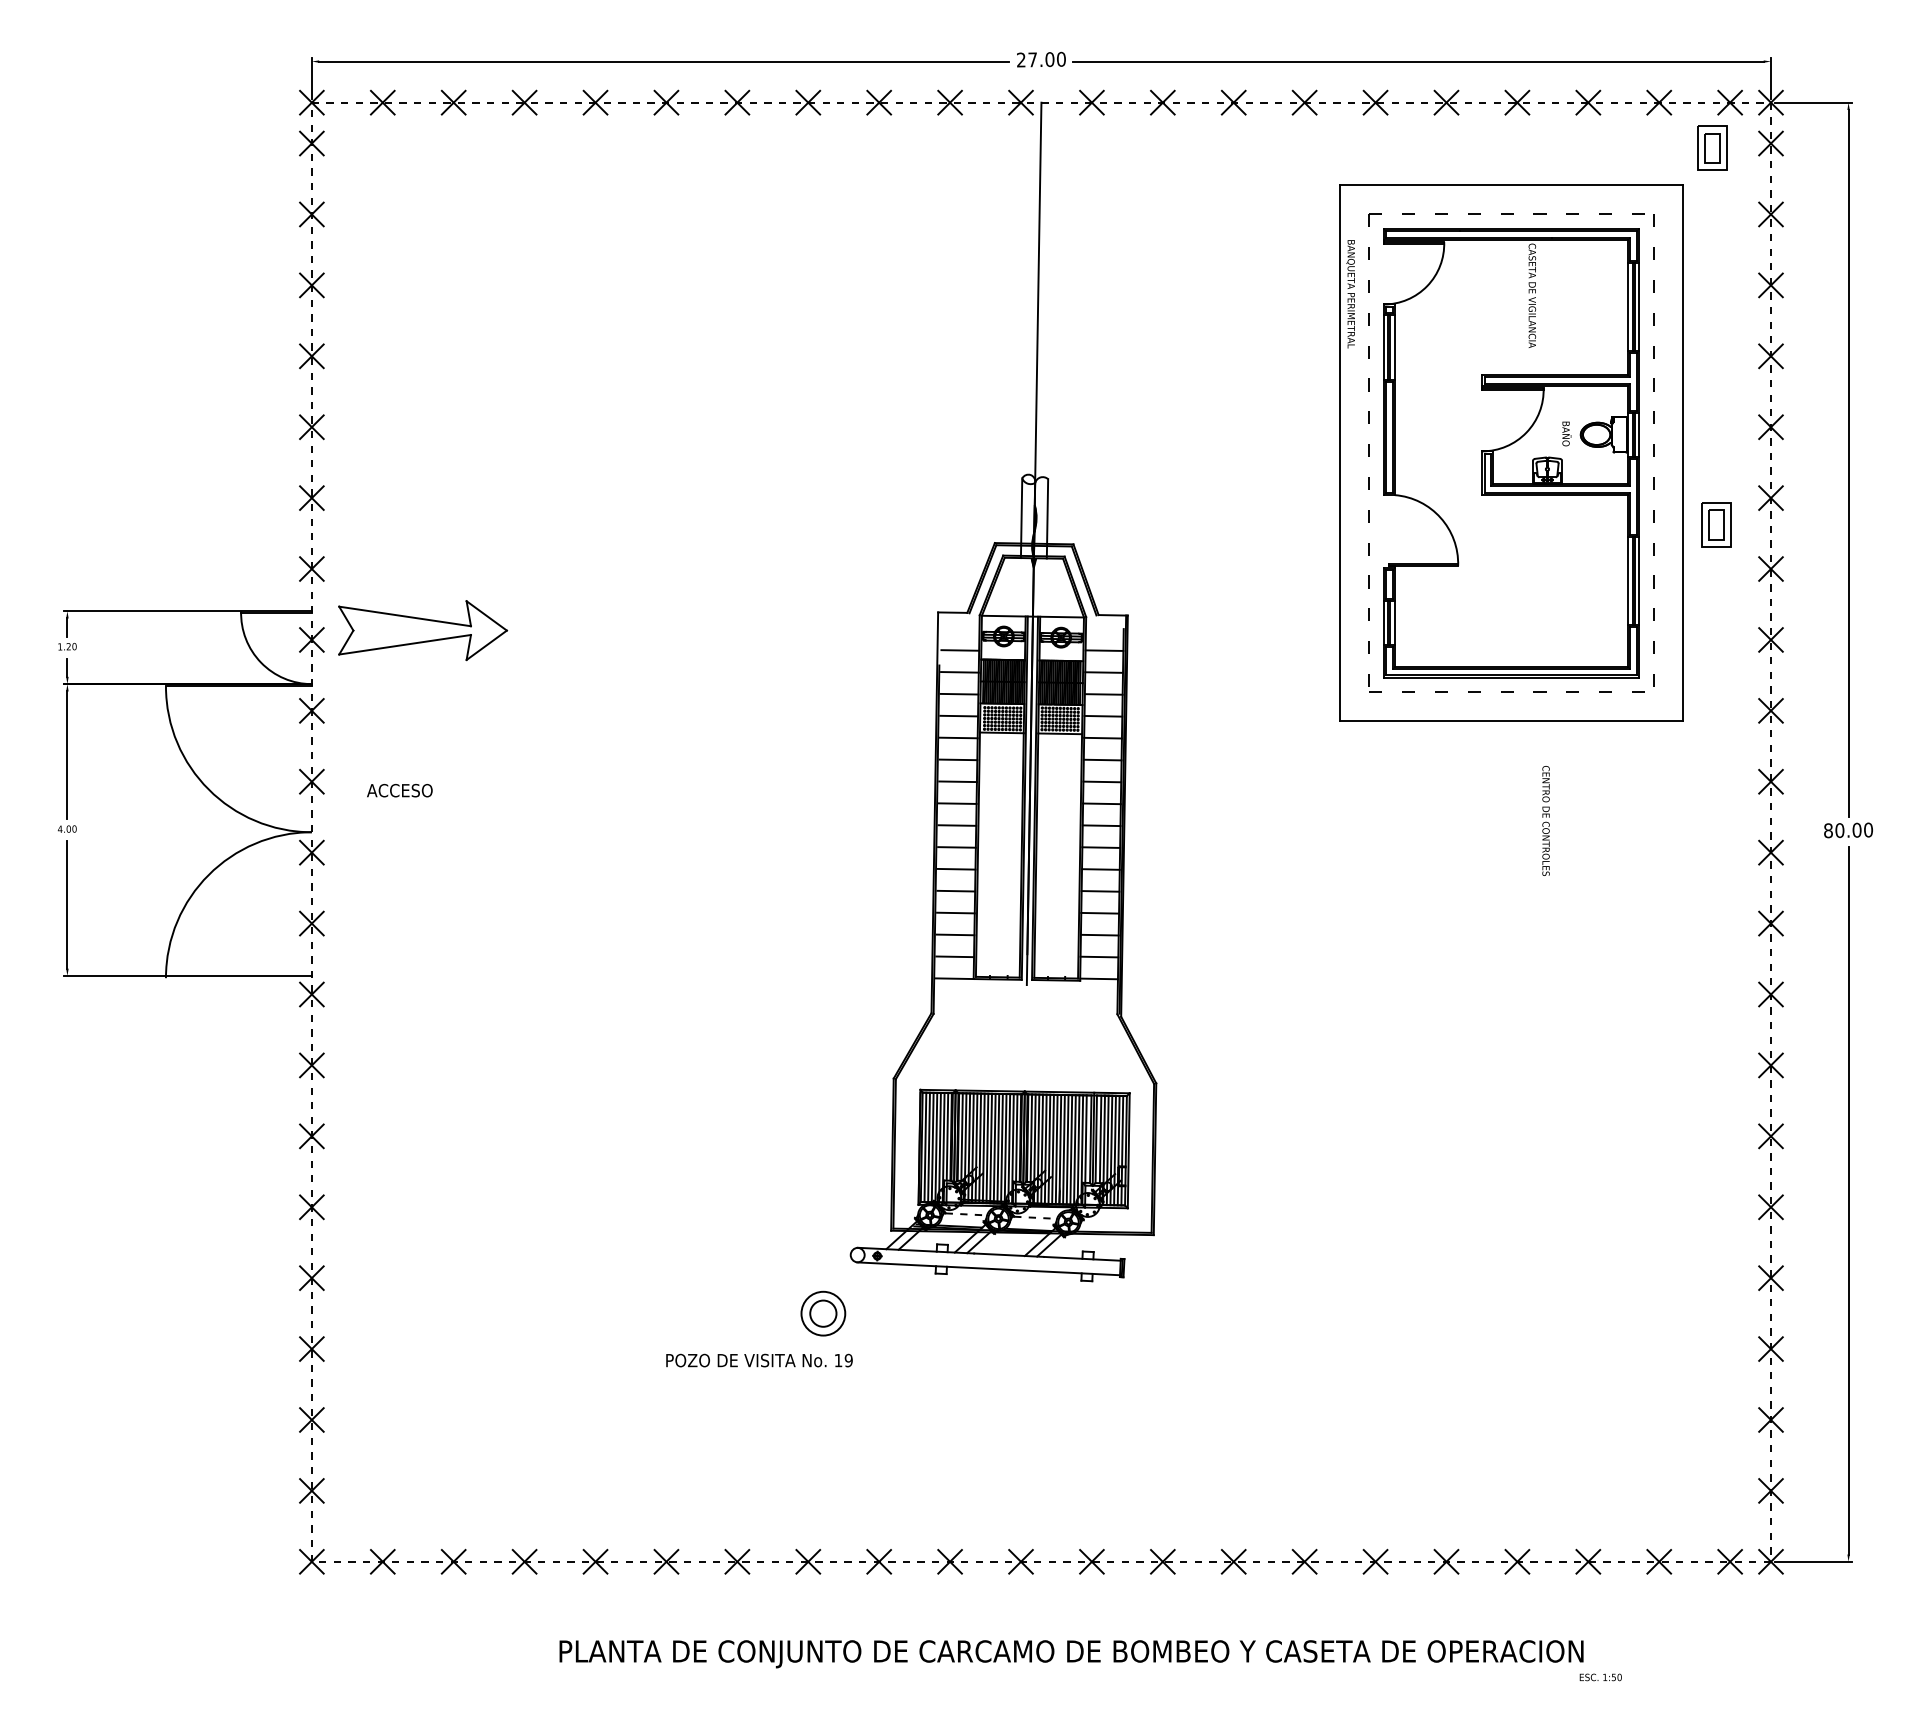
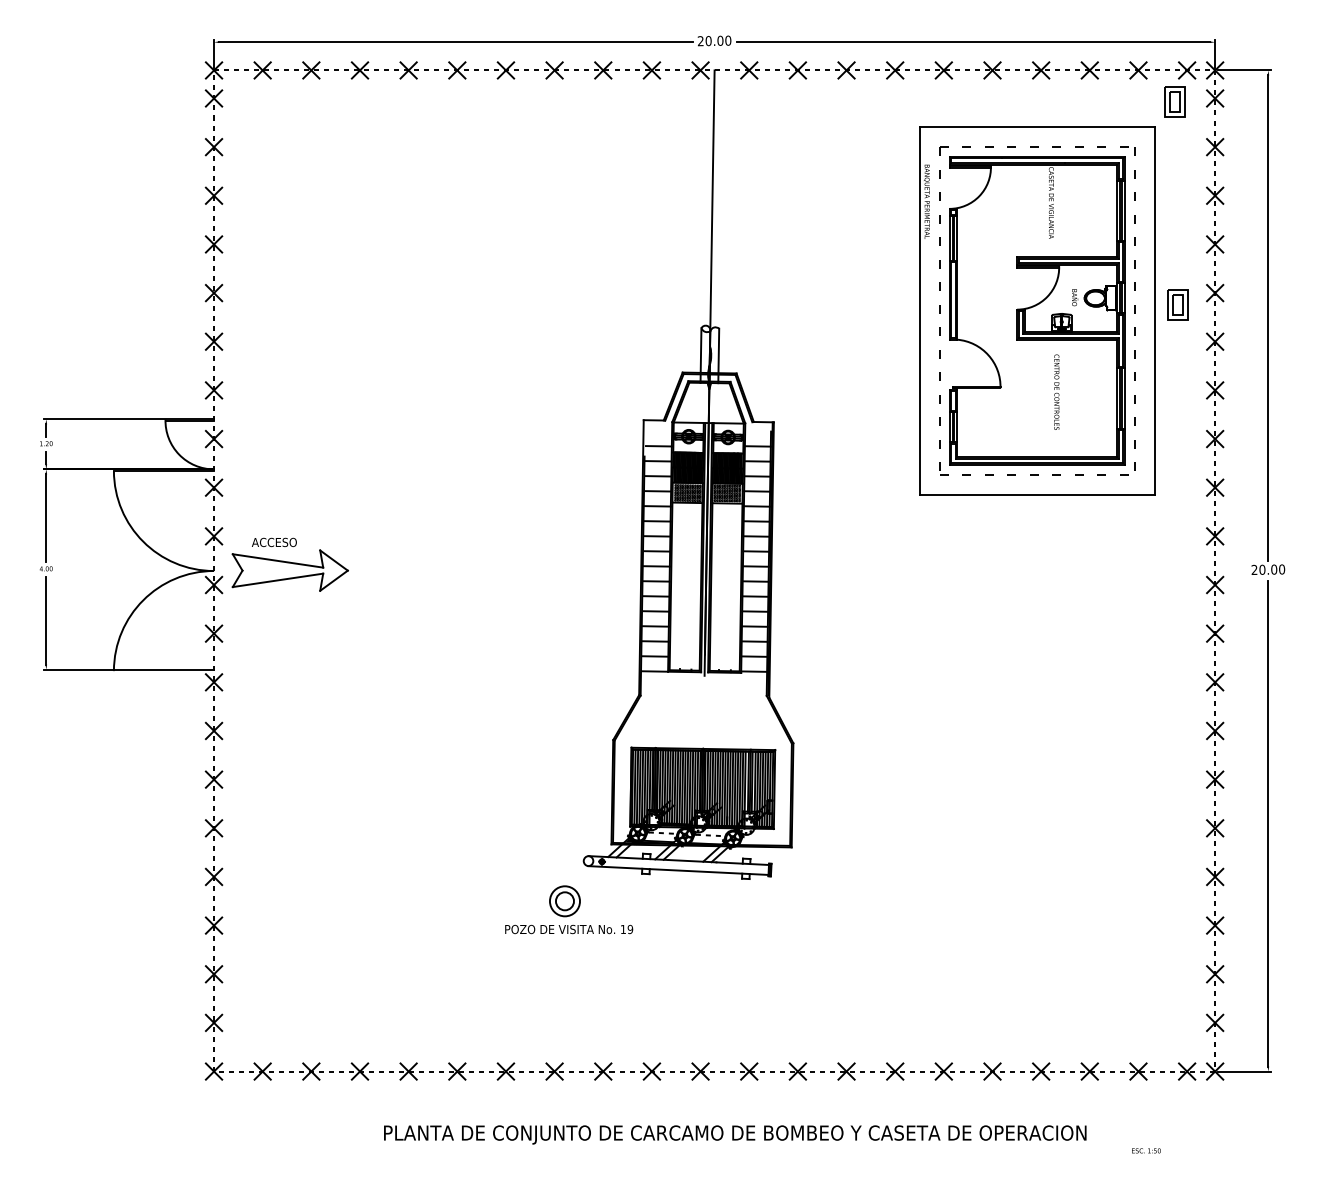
text: (1032, 60) -> (708, 41), 27.00 -> 20.00
part: (1716, 523) -> (1177, 304), moved
part: (421, 630) -> (289, 570), moved
text: (1545, 819) -> (1056, 391), moved
text: (1828, 831) -> (1254, 570), 80.00 -> 20.00
text: (759, 1360) -> (569, 929), moved
text: (1600, 1676) -> (1146, 1150), moved

